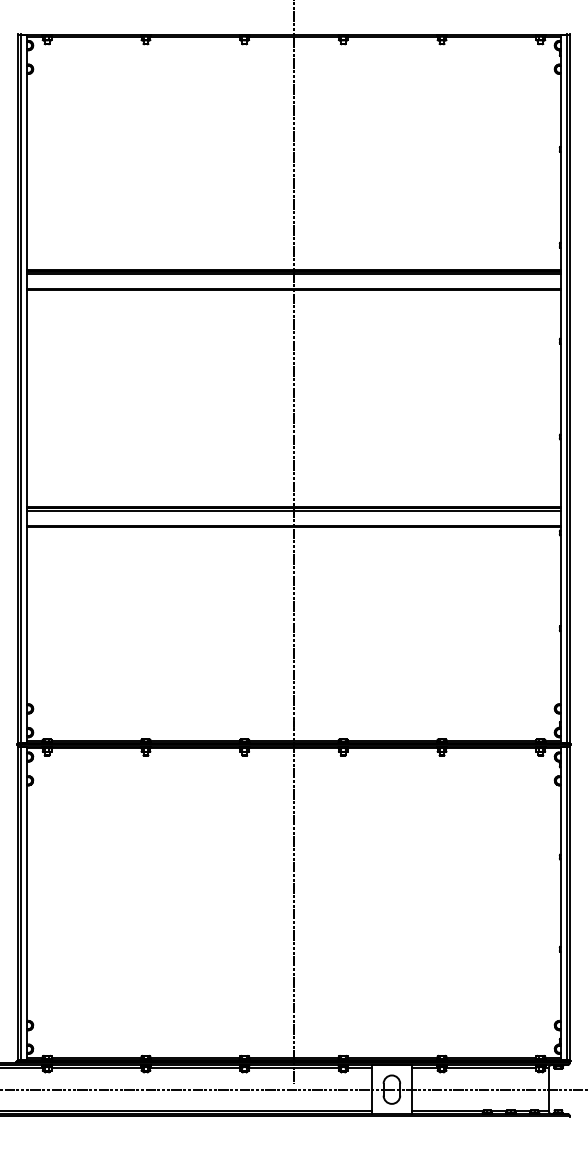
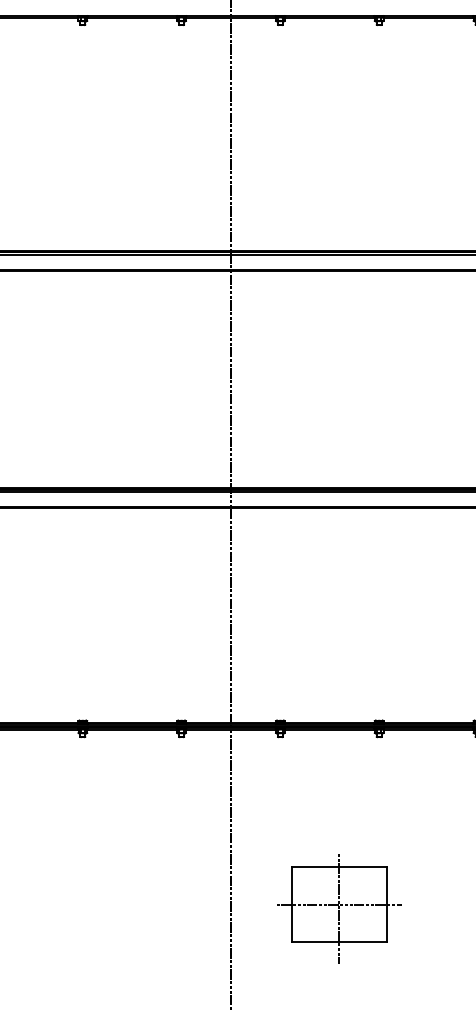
part: (402, 925) -> (339, 906), added

